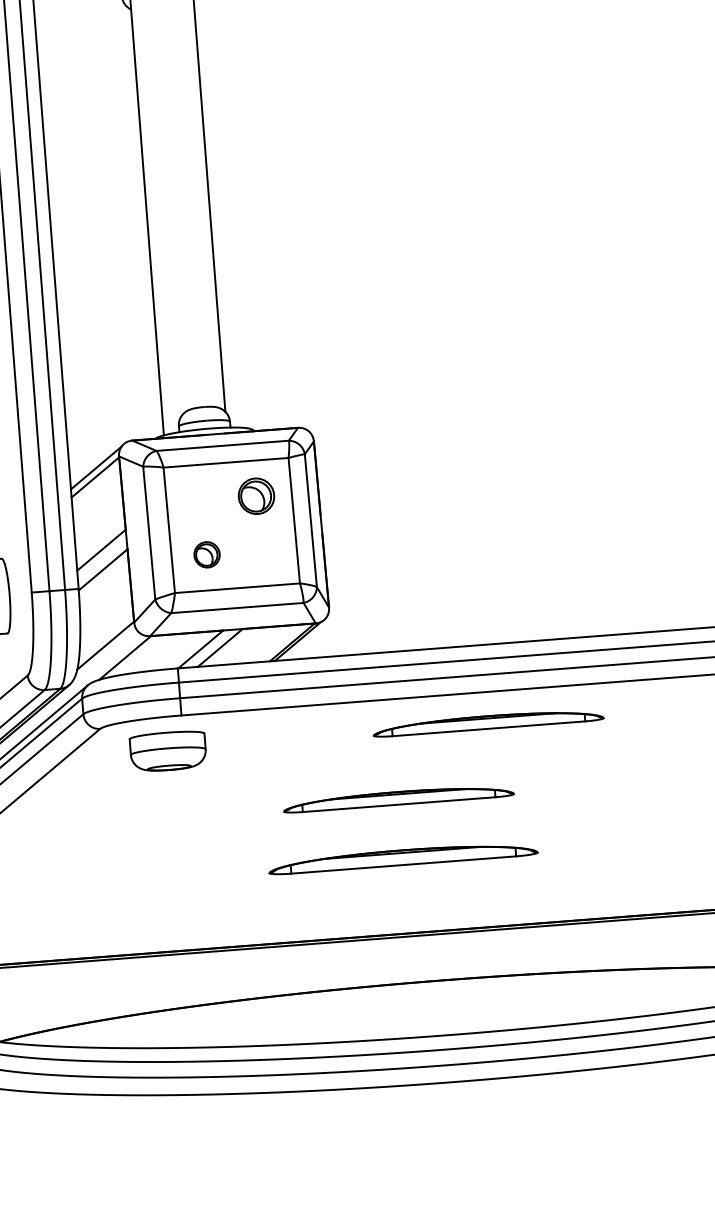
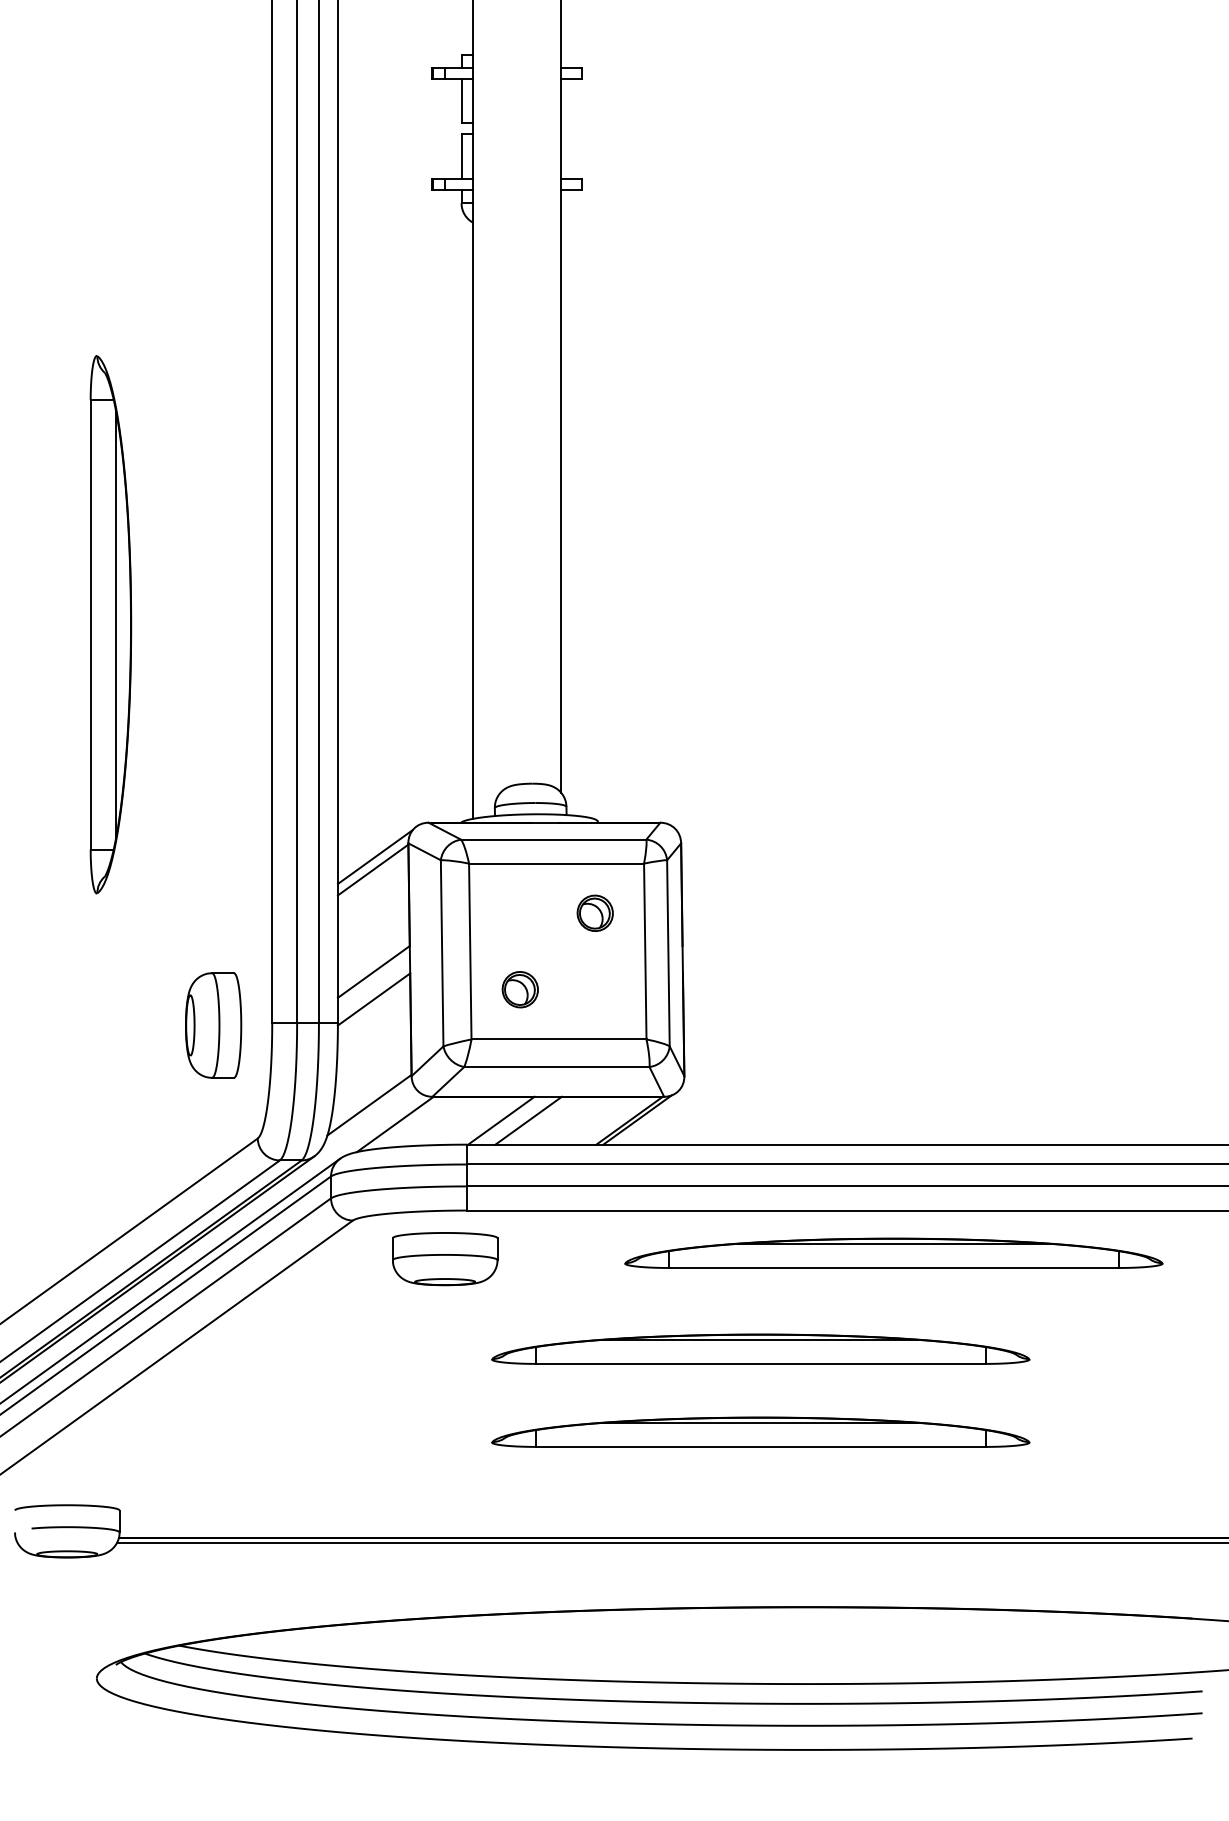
part: (255, 495) -> (594, 912), size x0.71
part: (488, 722) -> (893, 1252), size x1.67
part: (398, 797) -> (760, 1348), size x1.67
part: (402, 857) -> (760, 1431), size x1.43

